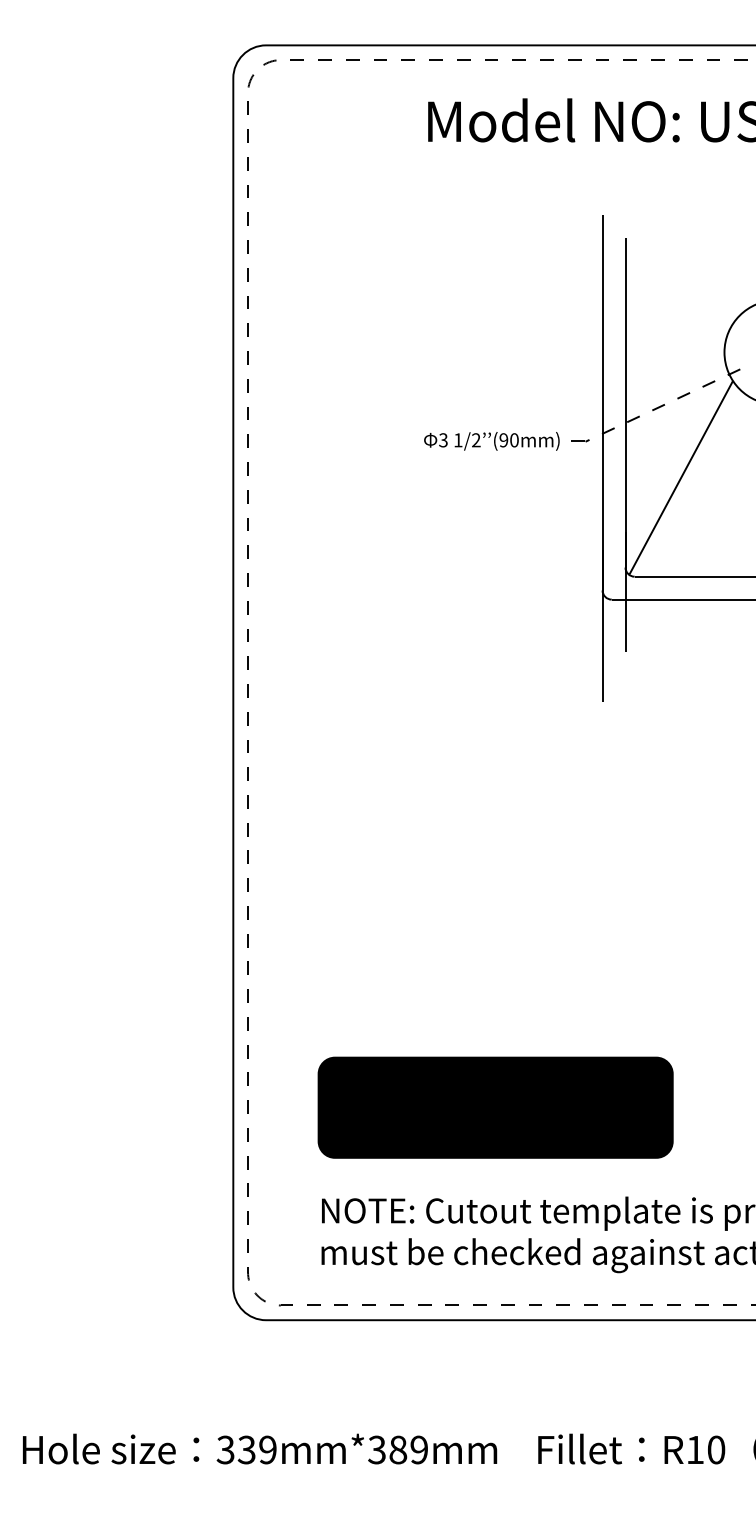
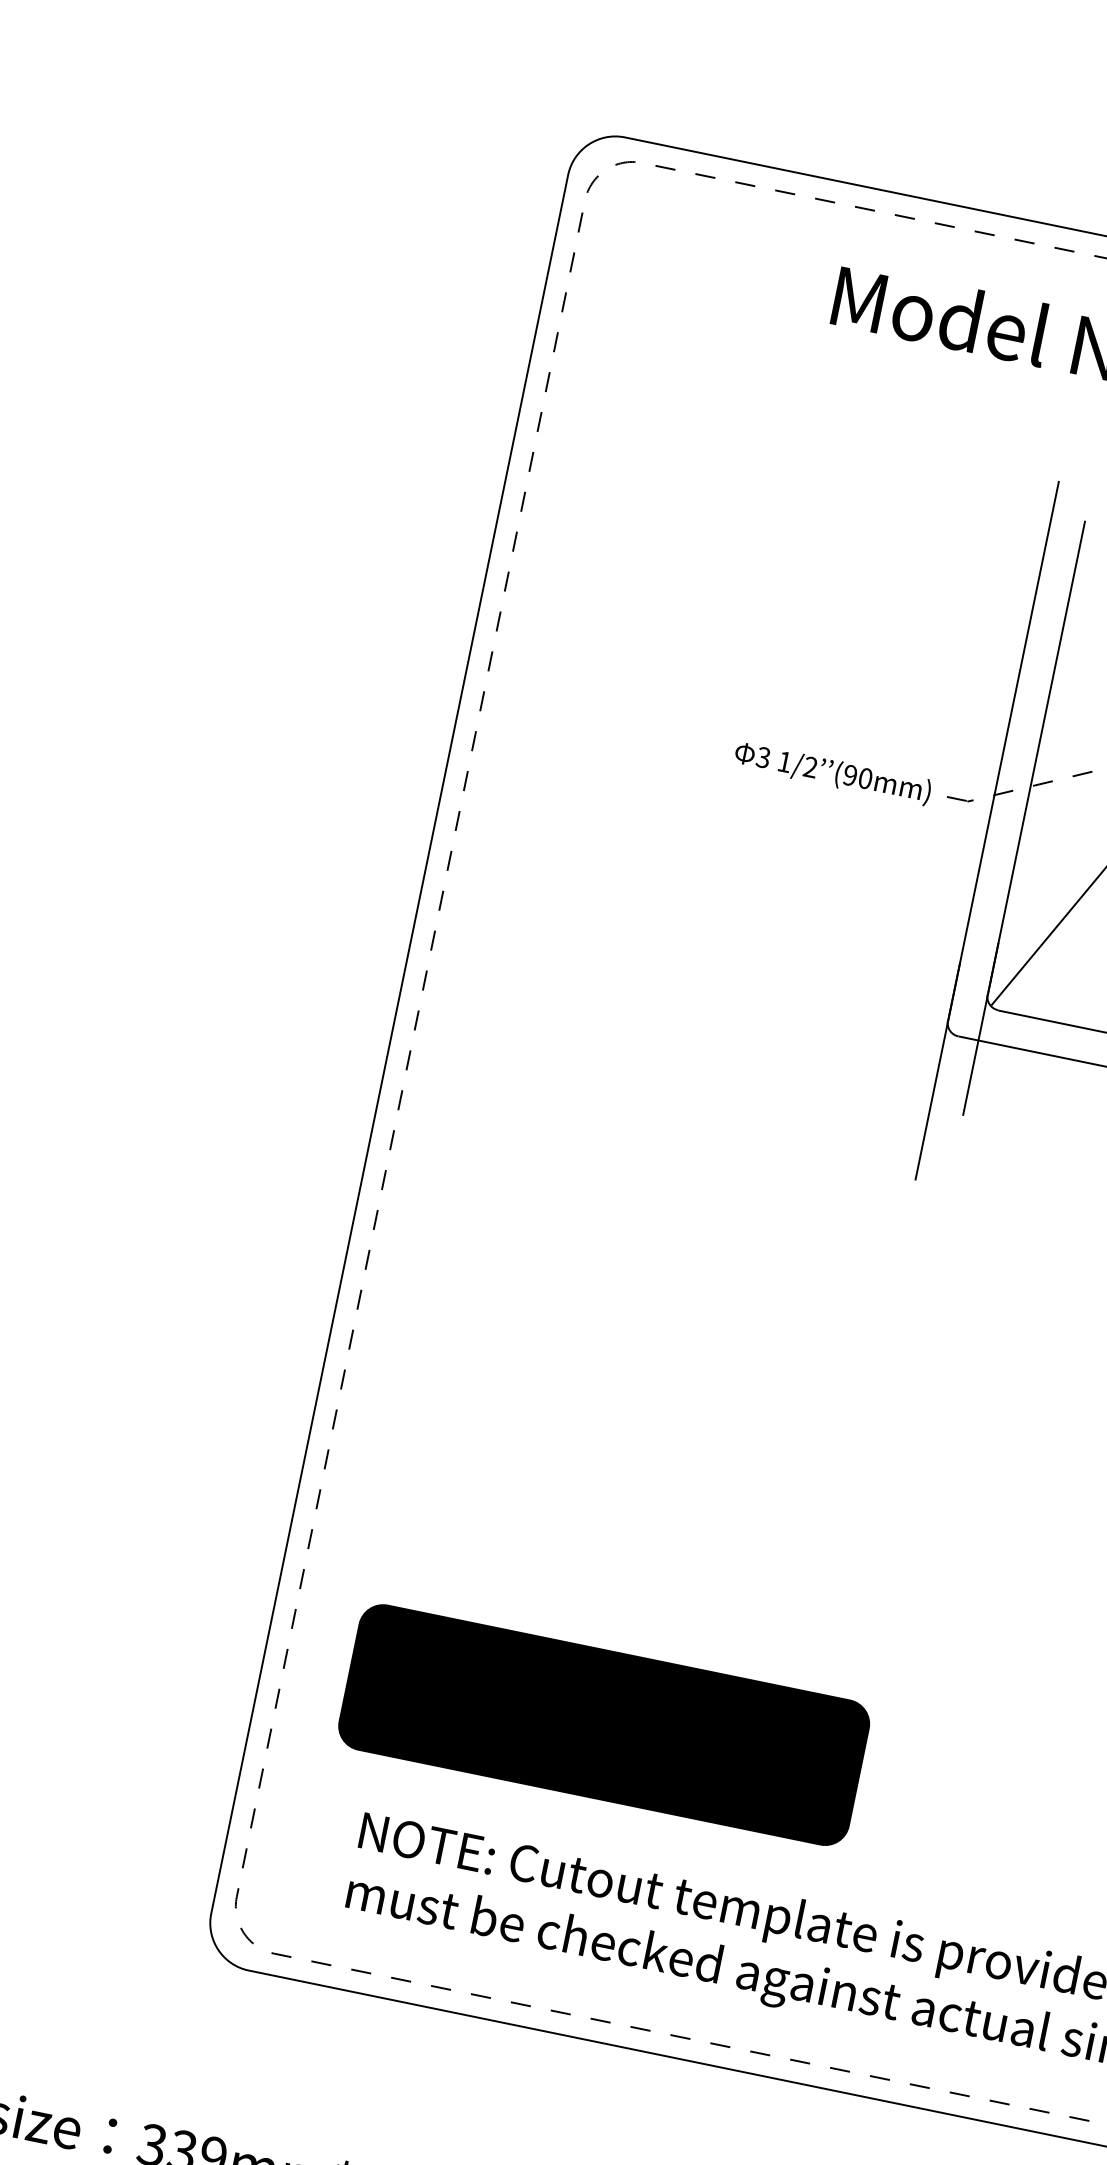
part: (495, 1107) -> (603, 1724), moved

